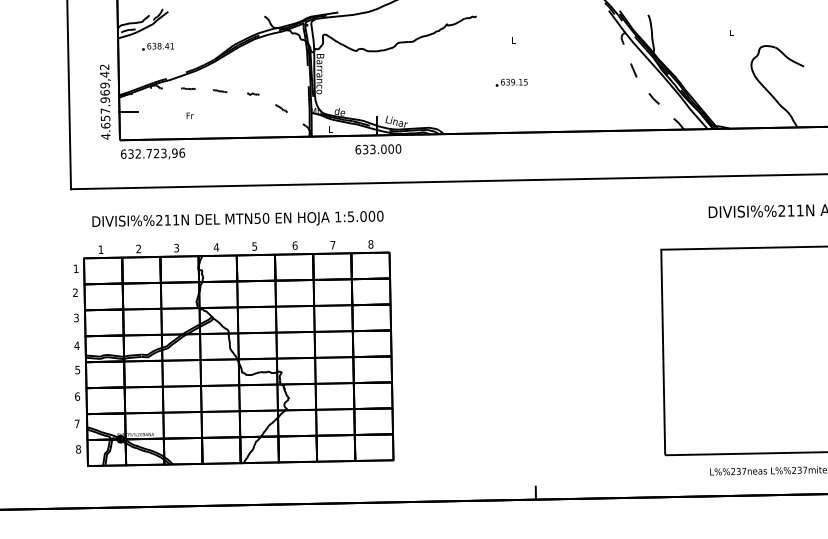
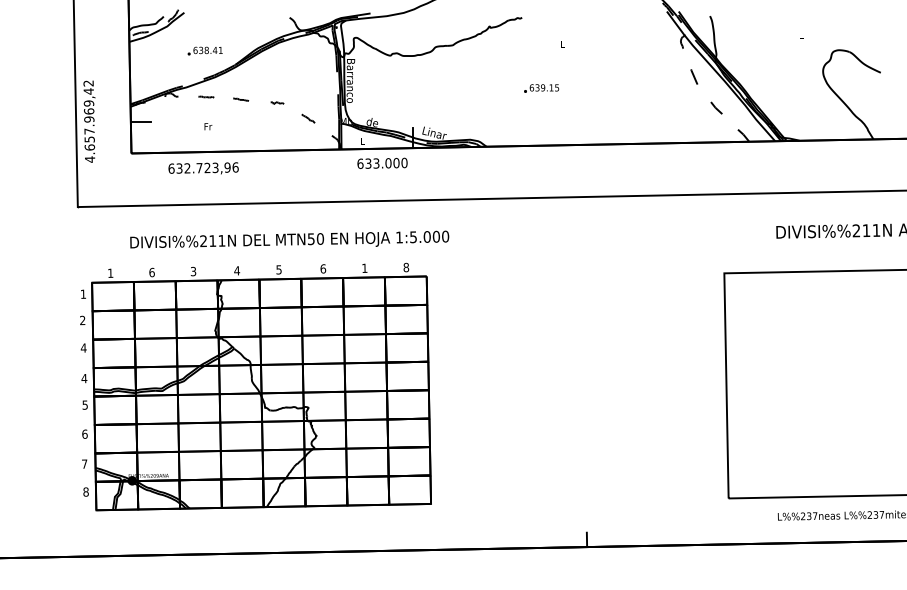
text: (157, 46) -> (204, 50), moved
text: (511, 82) -> (541, 88), moved
text: (105, 101) -> (89, 121), moved
text: (378, 148) -> (382, 162), moved
text: (152, 154) -> (203, 168), moved
text: (237, 218) -> (289, 239), moved
text: (332, 244) -> (364, 267), 7 -> 1
text: (138, 248) -> (151, 272), 2 -> 6
text: (76, 317) -> (83, 347), 3 -> 4

